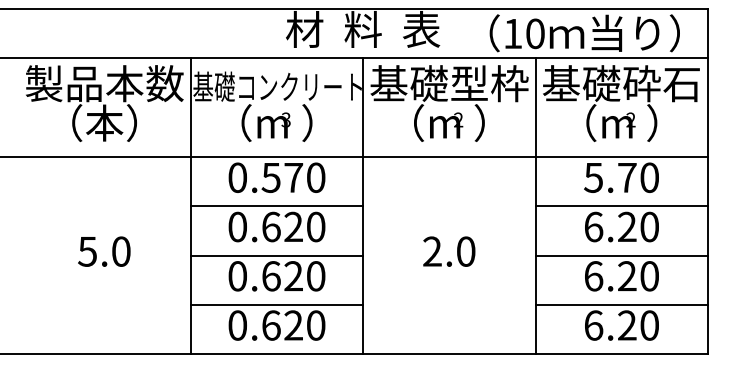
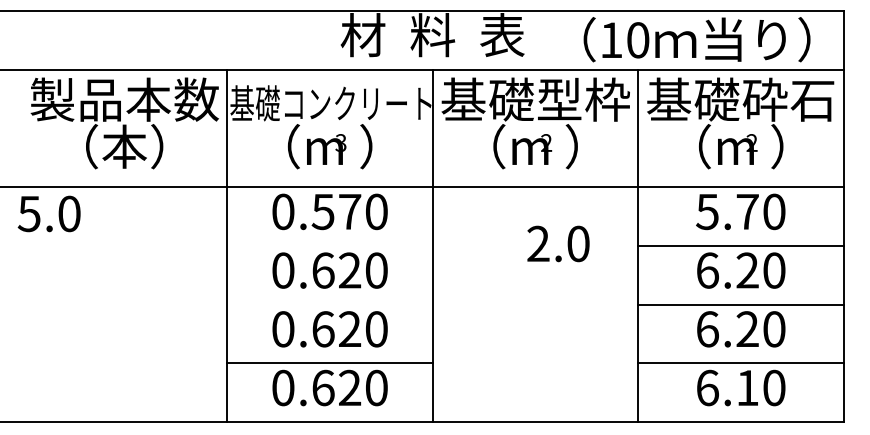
line: (276, 205) -> (329, 245), removed
text: (103, 251) -> (48, 213), moved
text: (449, 251) -> (558, 243), moved
line: (276, 255) -> (329, 304), removed
text: (627, 325) -> (747, 387), 6.20 -> 6.10

